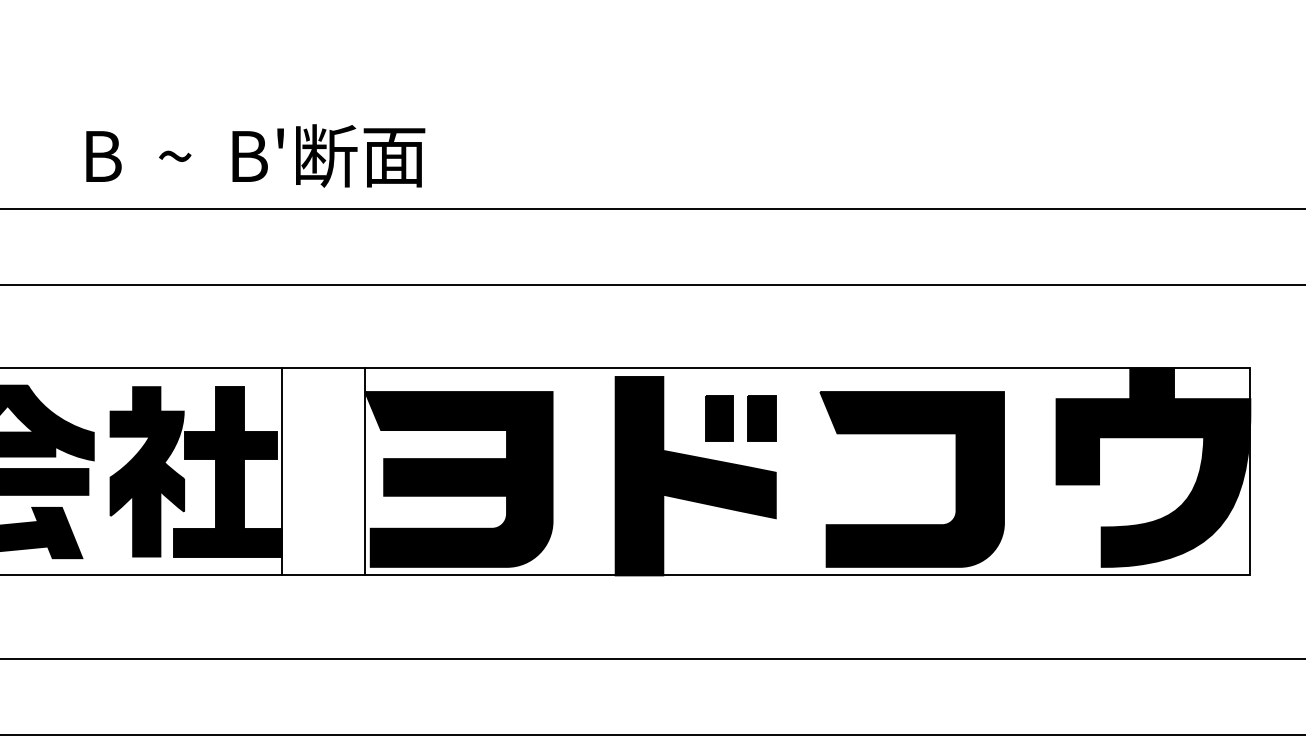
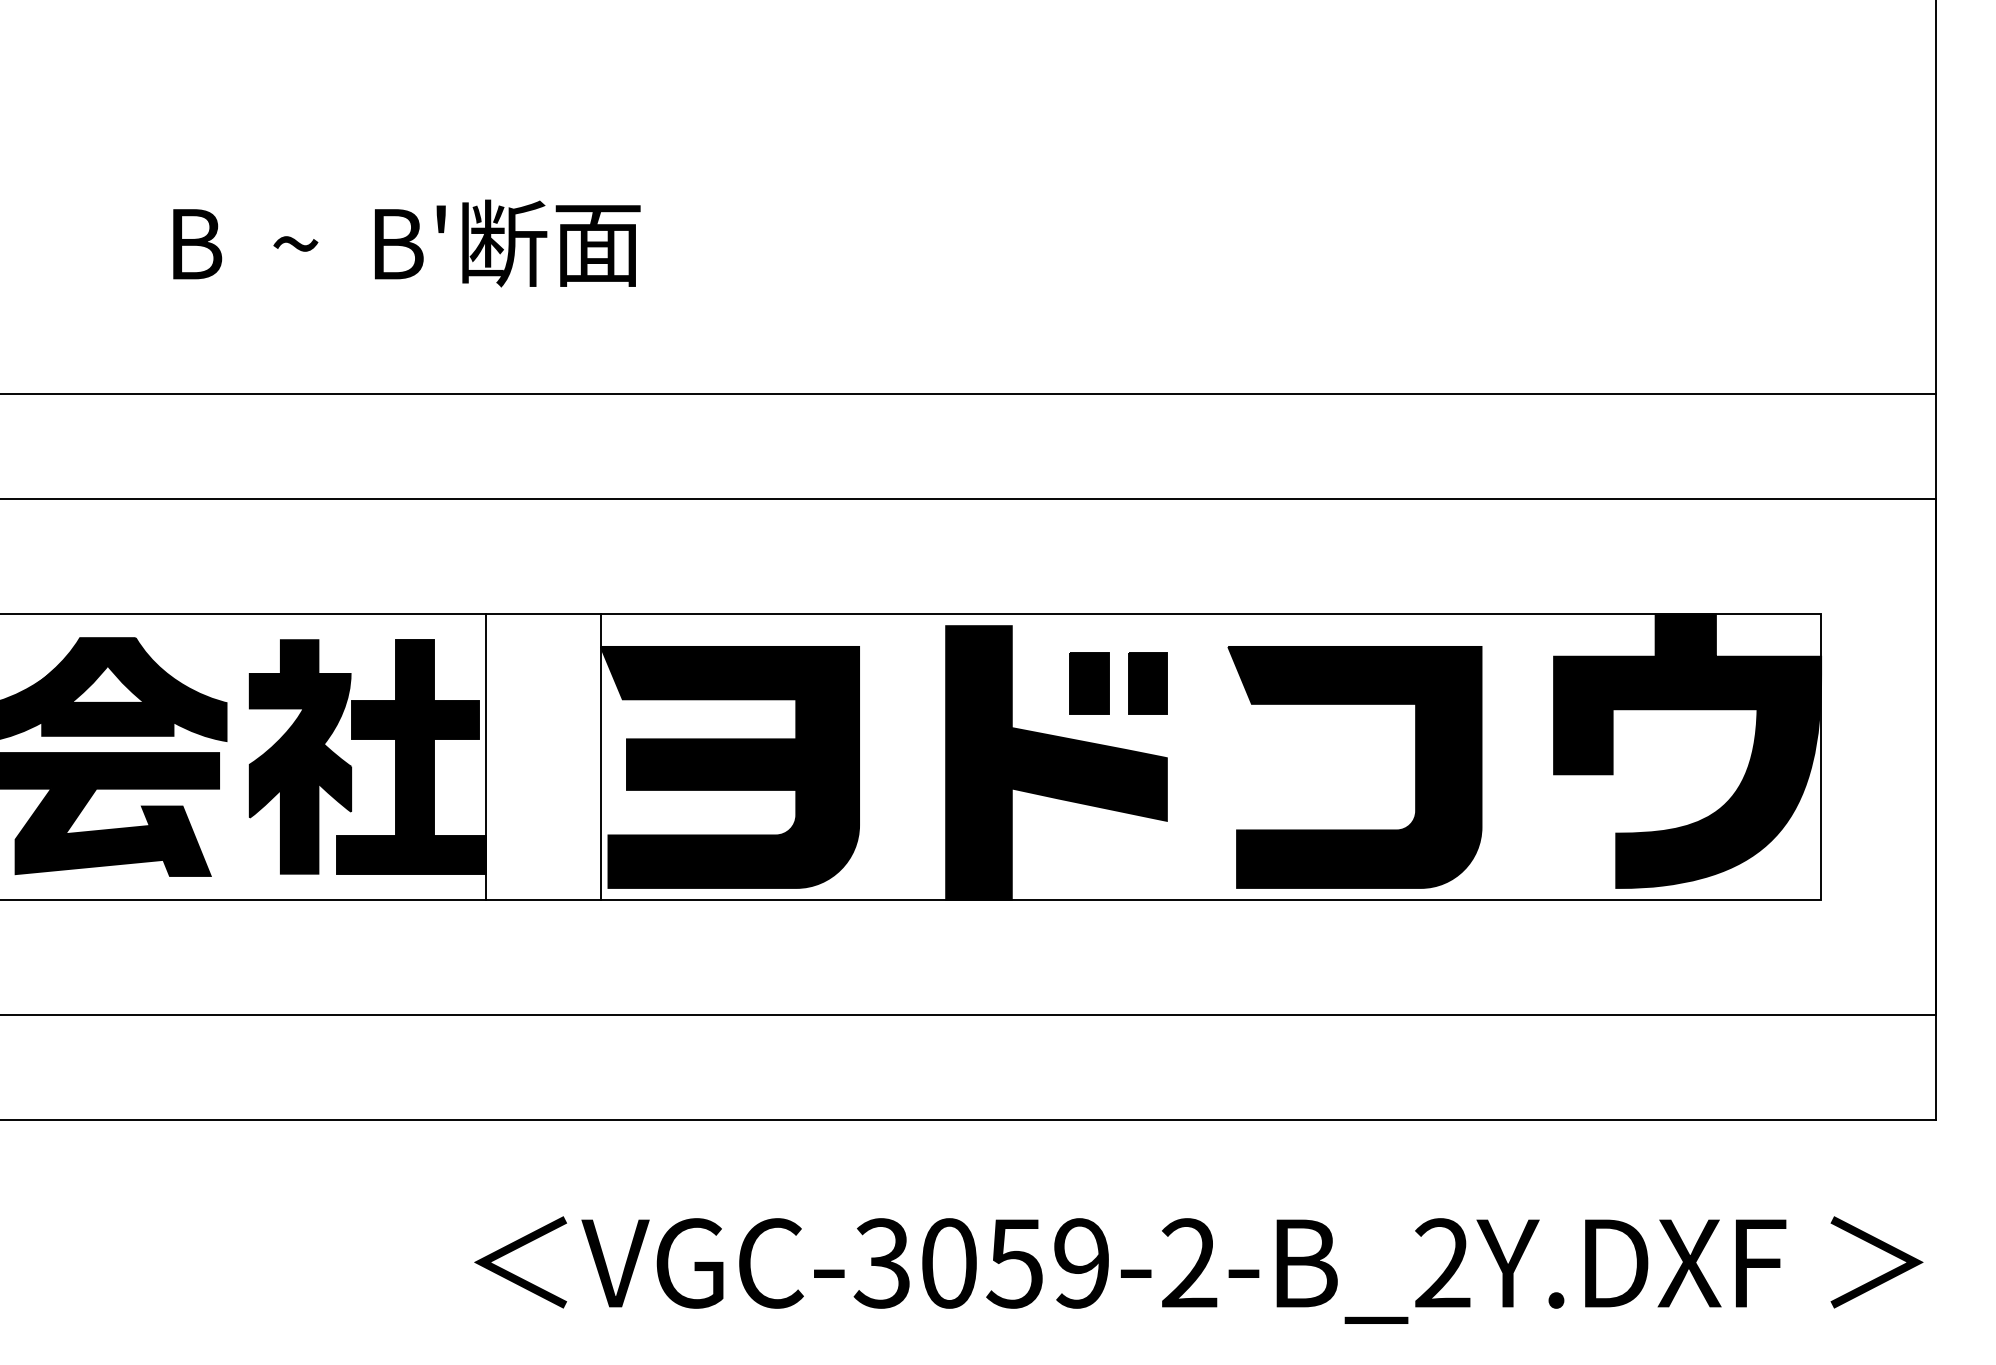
text: (255, 156) -> (406, 243), moved

